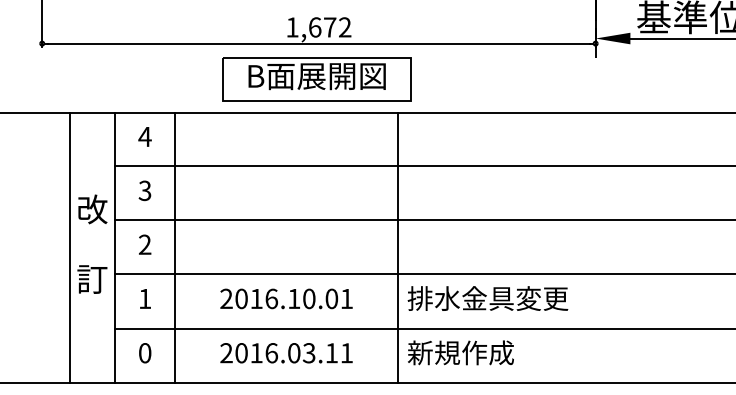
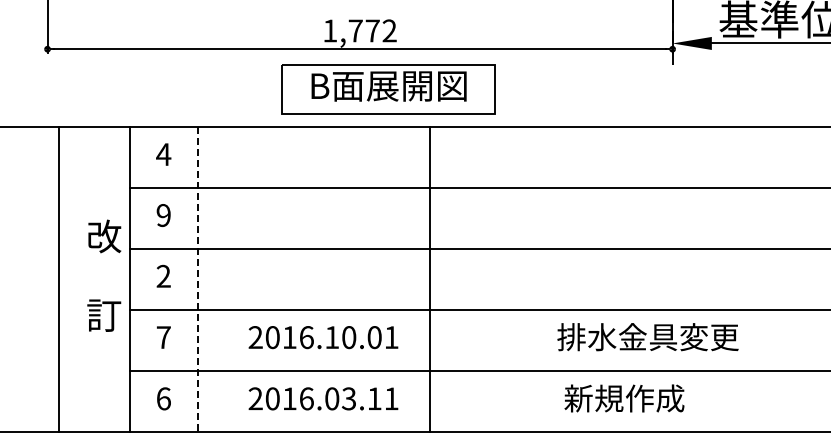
text: (314, 27) -> (355, 30), 1,672 -> 1,772
part: (316, 79) -> (388, 89), moved
text: (144, 190) -> (163, 215), 3 -> 9
line: (69, 247) -> (59, 279), moved
line: (174, 247) -> (197, 279), solid -> dashed
line: (398, 247) -> (429, 279), moved
text: (144, 298) -> (163, 337), 1 -> 7
text: (487, 298) -> (647, 337), moved
text: (144, 352) -> (163, 398), 0 -> 6
text: (460, 352) -> (624, 398), moved

